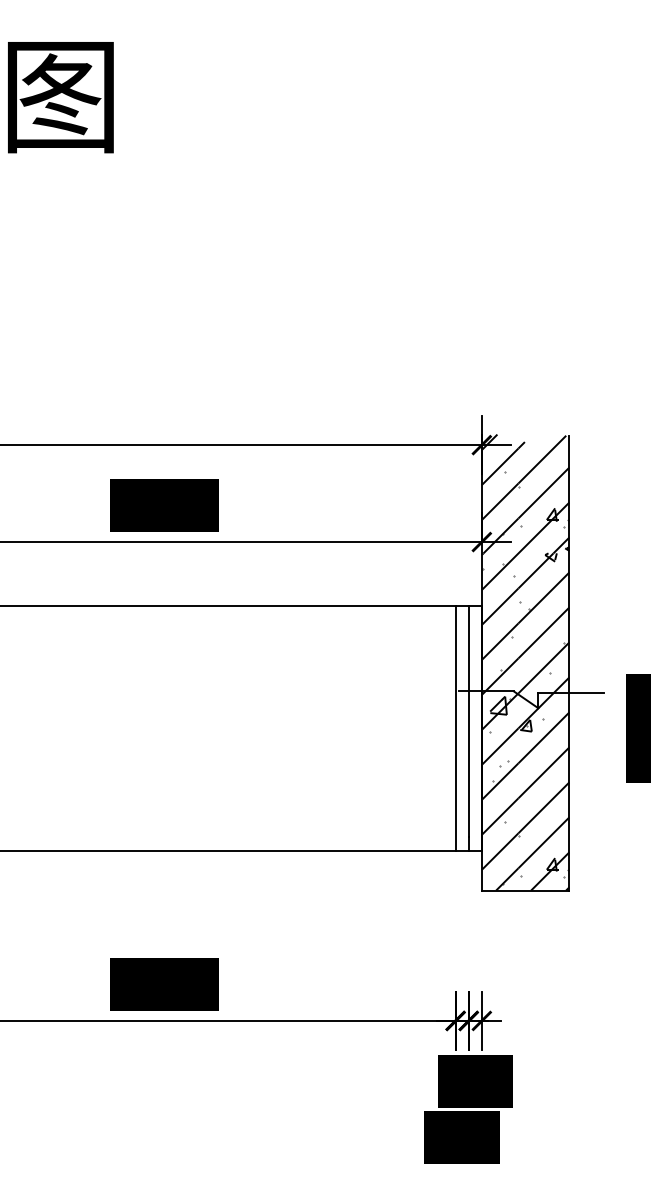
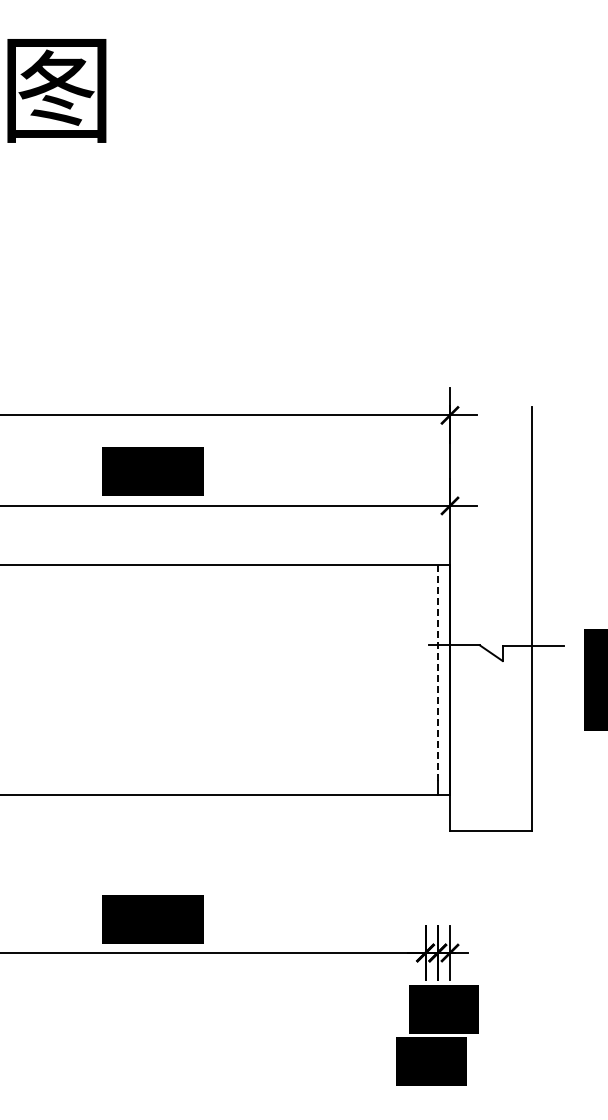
hatch: (525, 662) -> (490, 618), removed
line: (468, 721) -> (437, 673), solid -> dashed
line: (455, 727) -> (425, 679), removed

